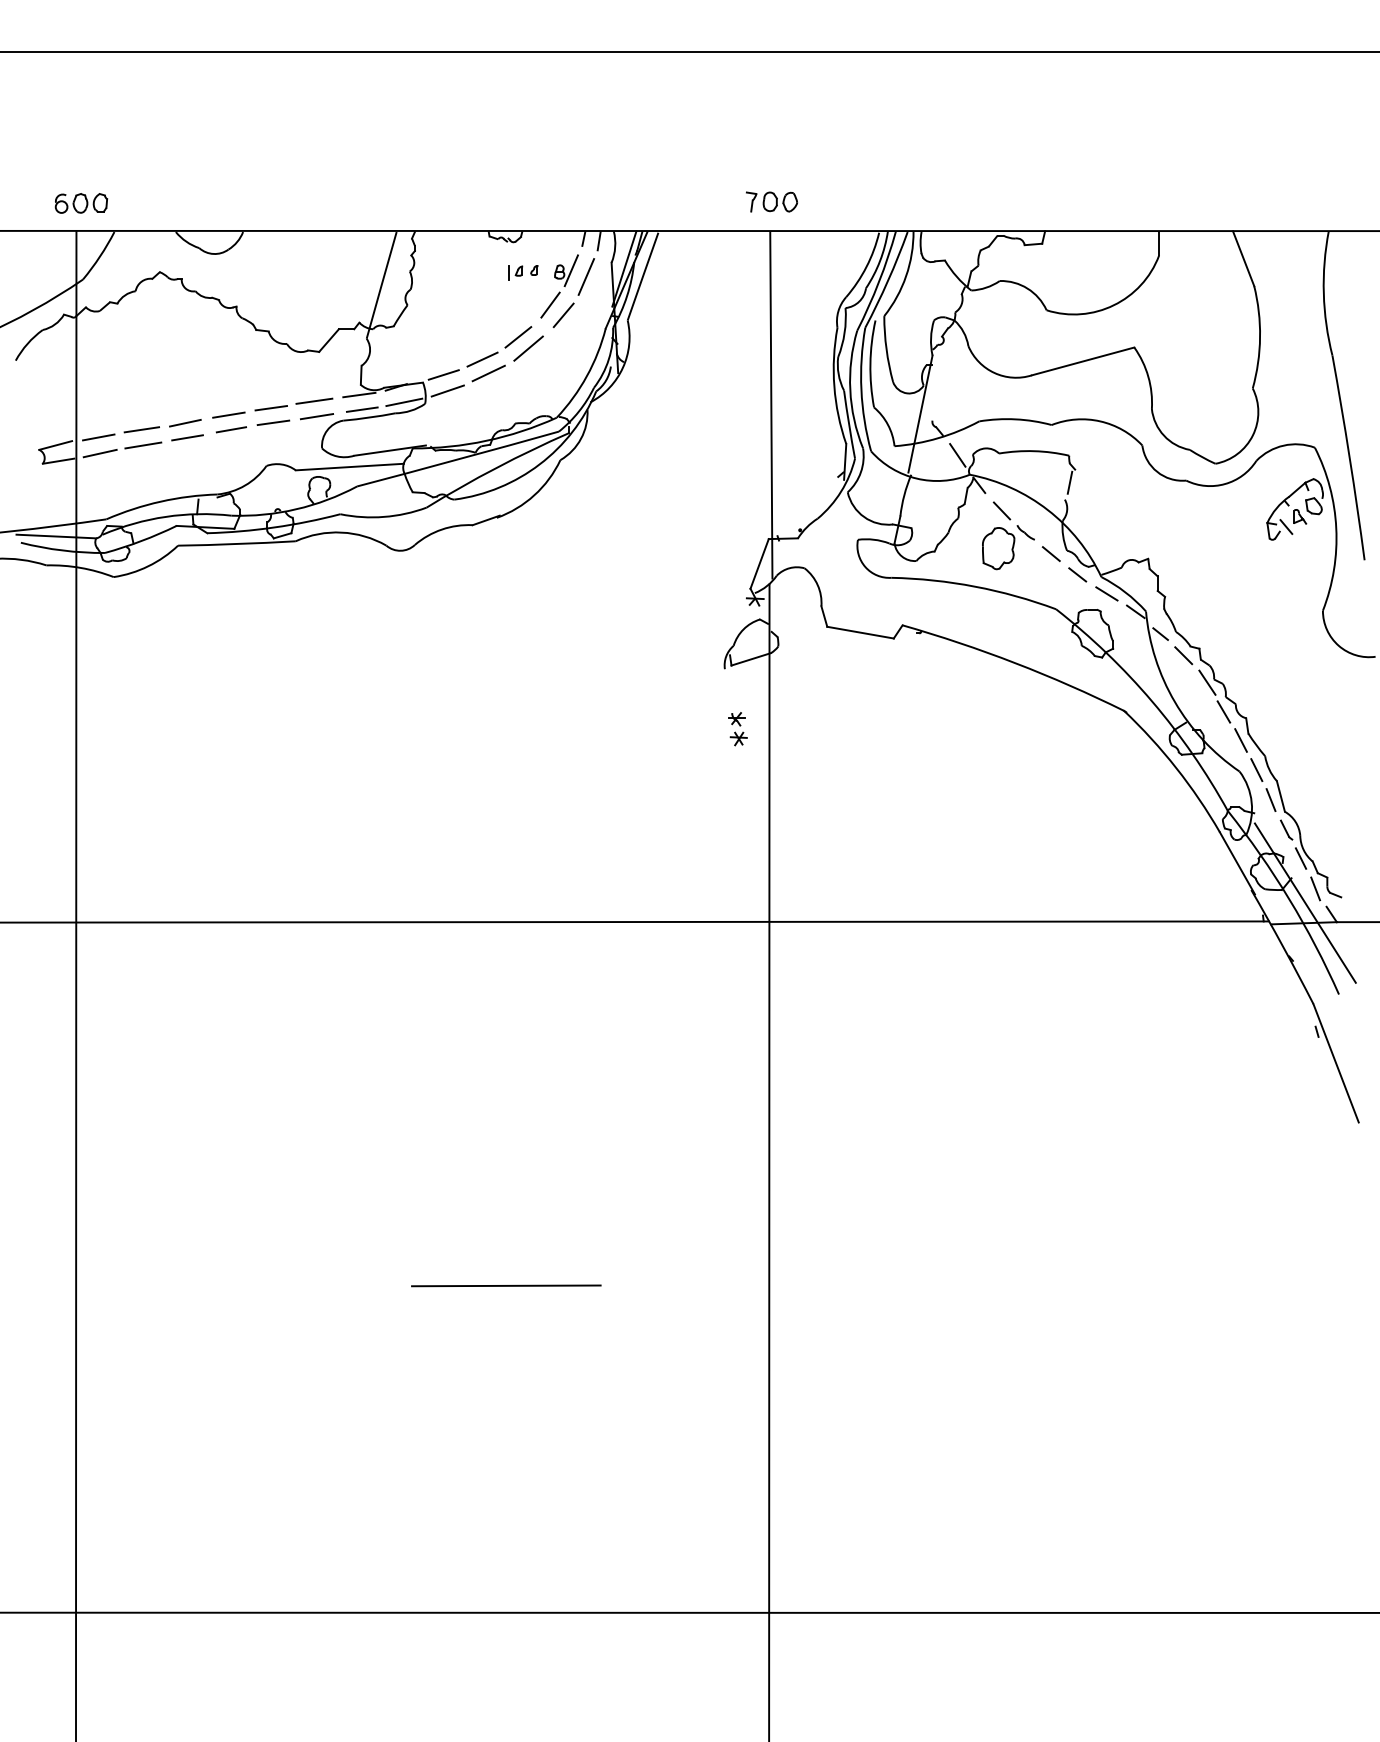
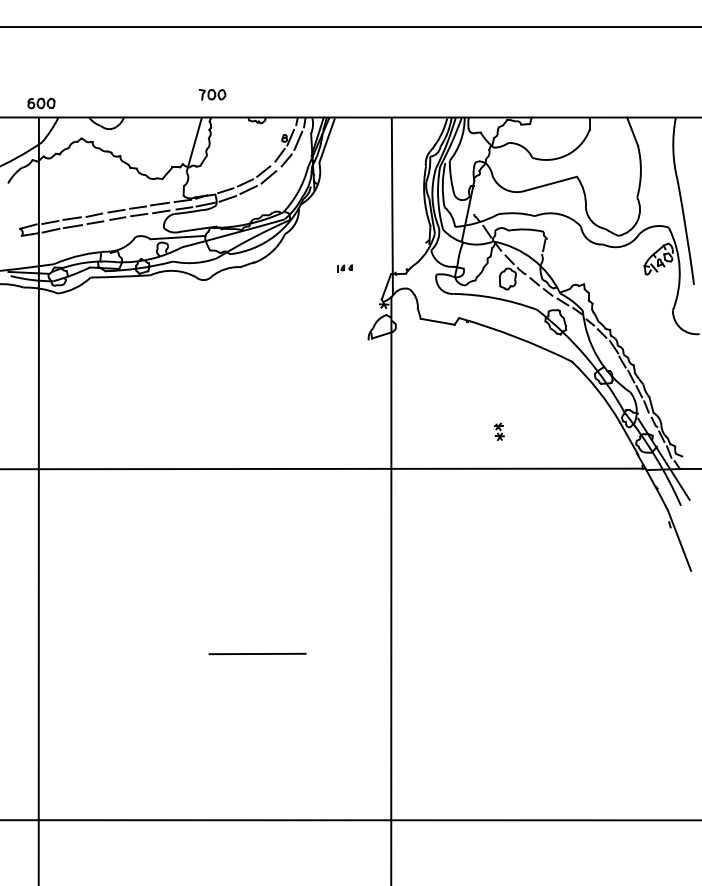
part: (771, 201) -> (212, 94), moved
part: (521, 272) -> (344, 268), moved
part: (738, 728) -> (499, 431), moved

